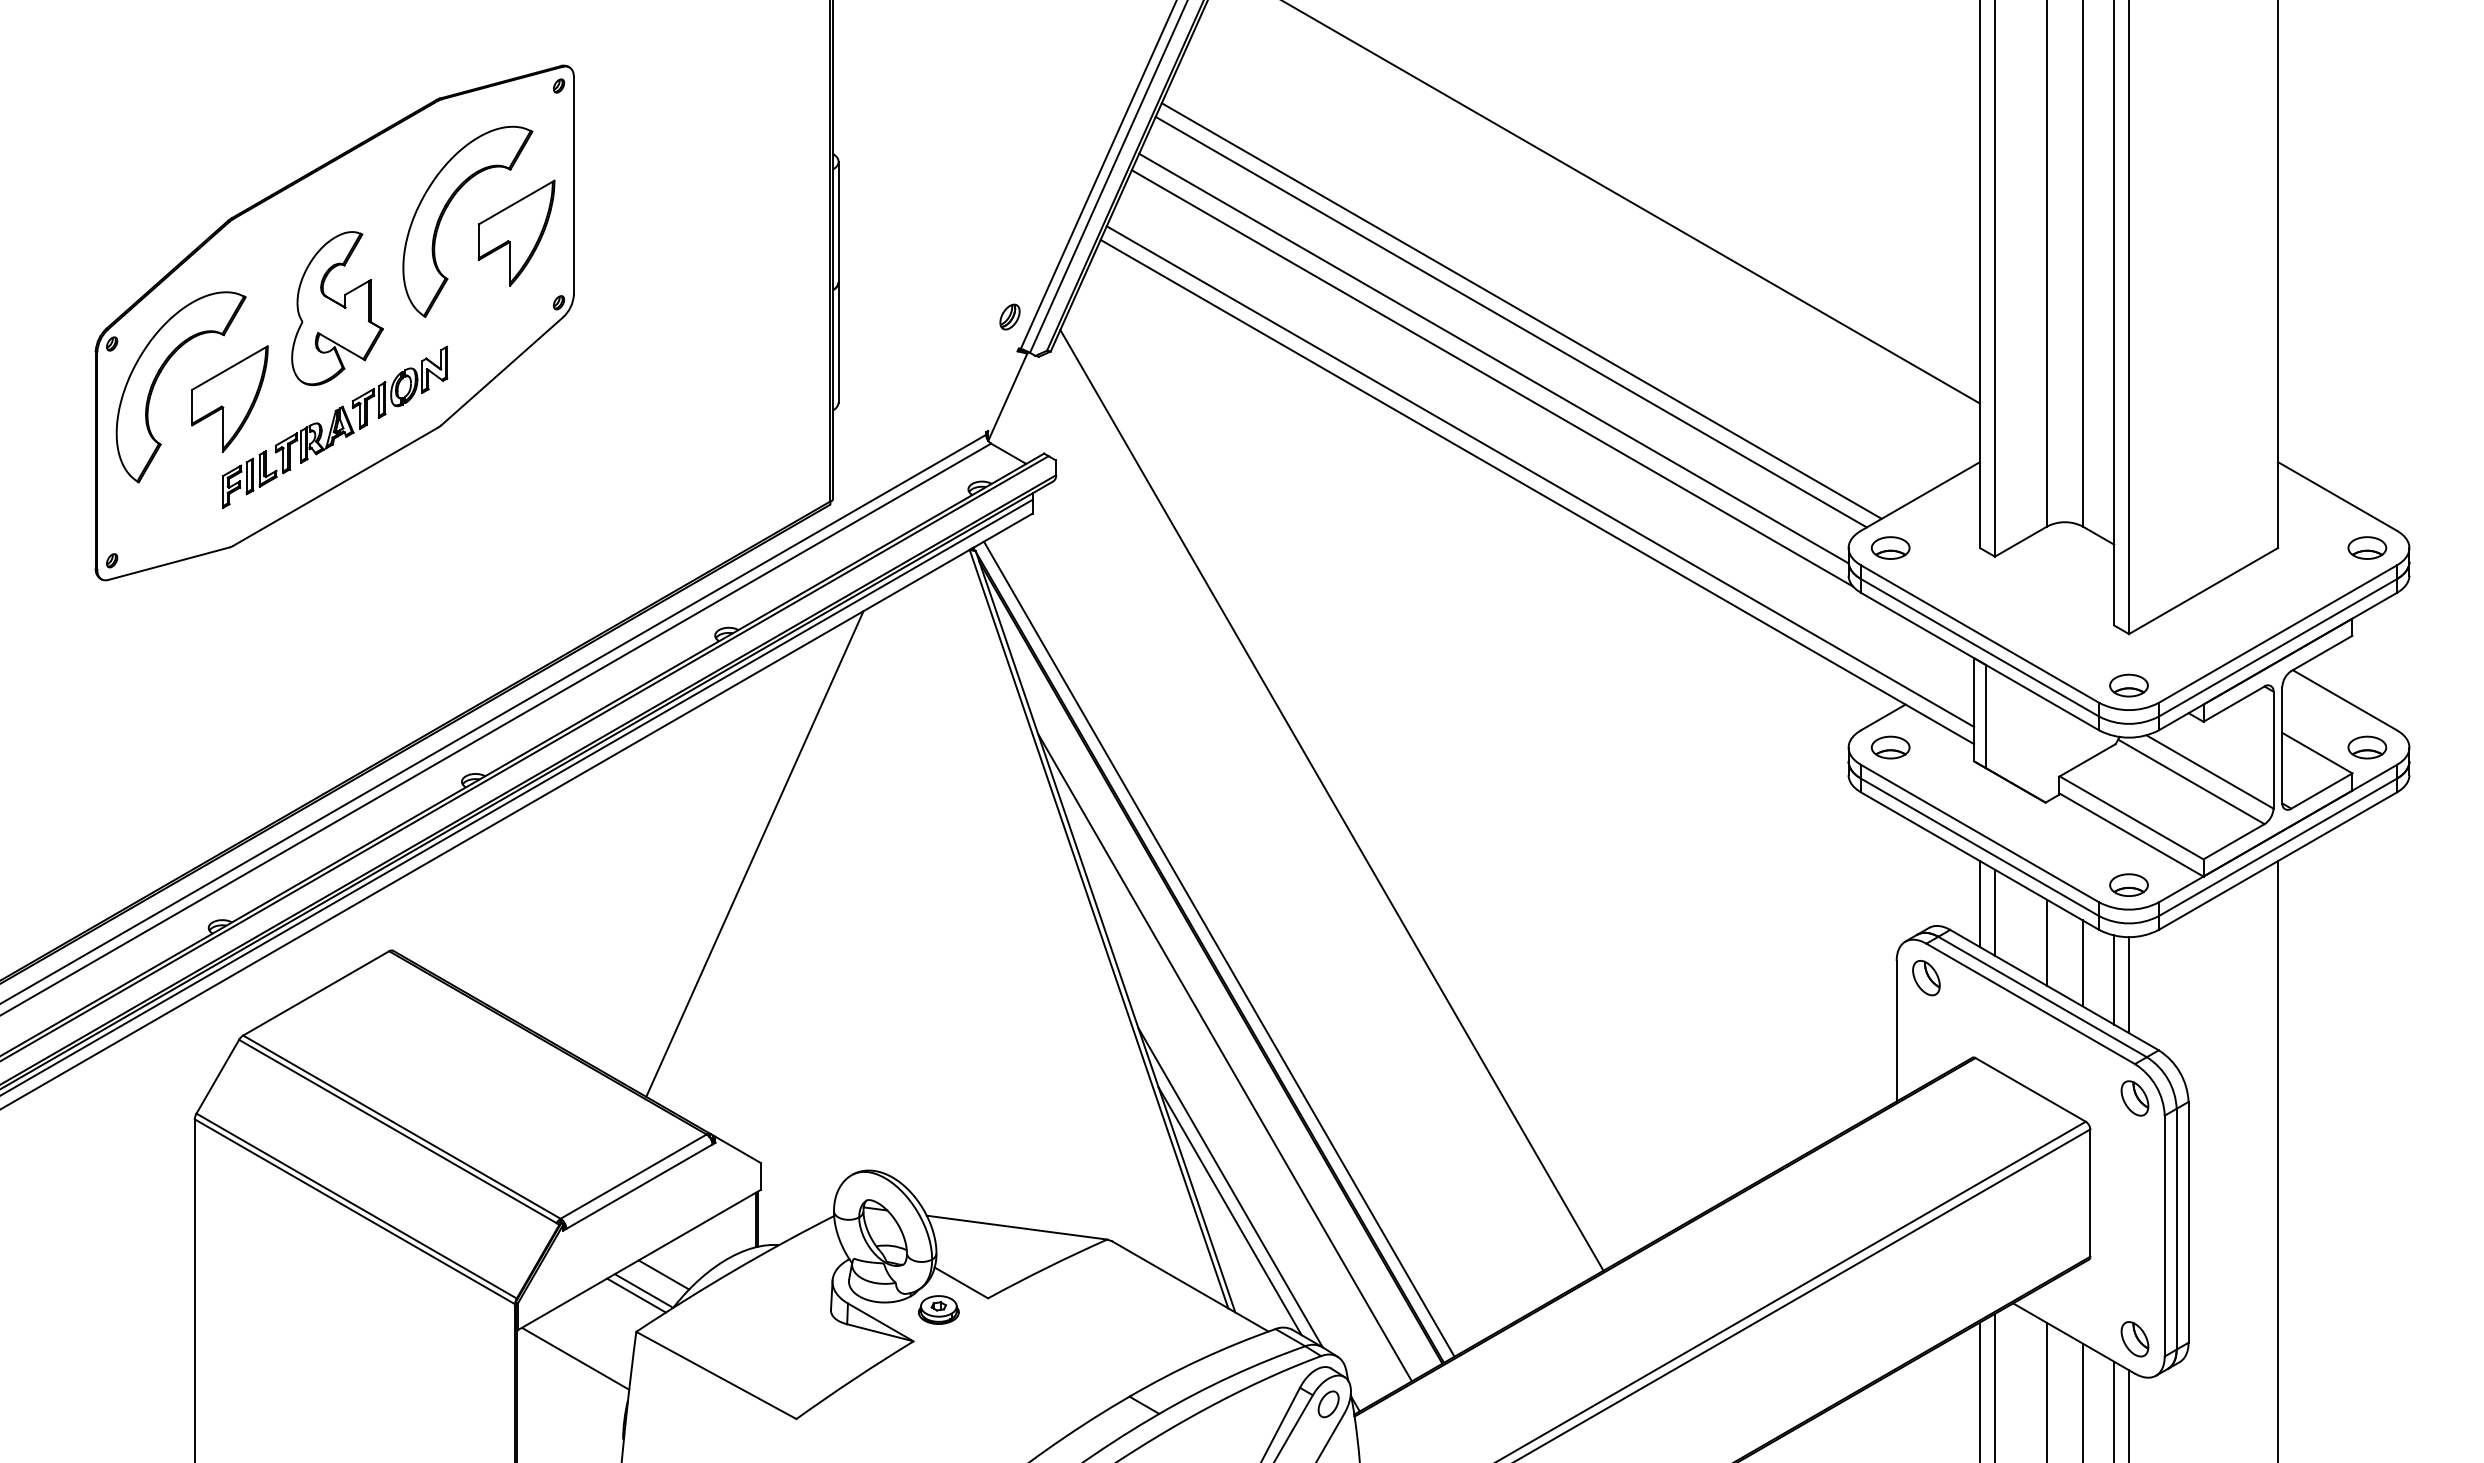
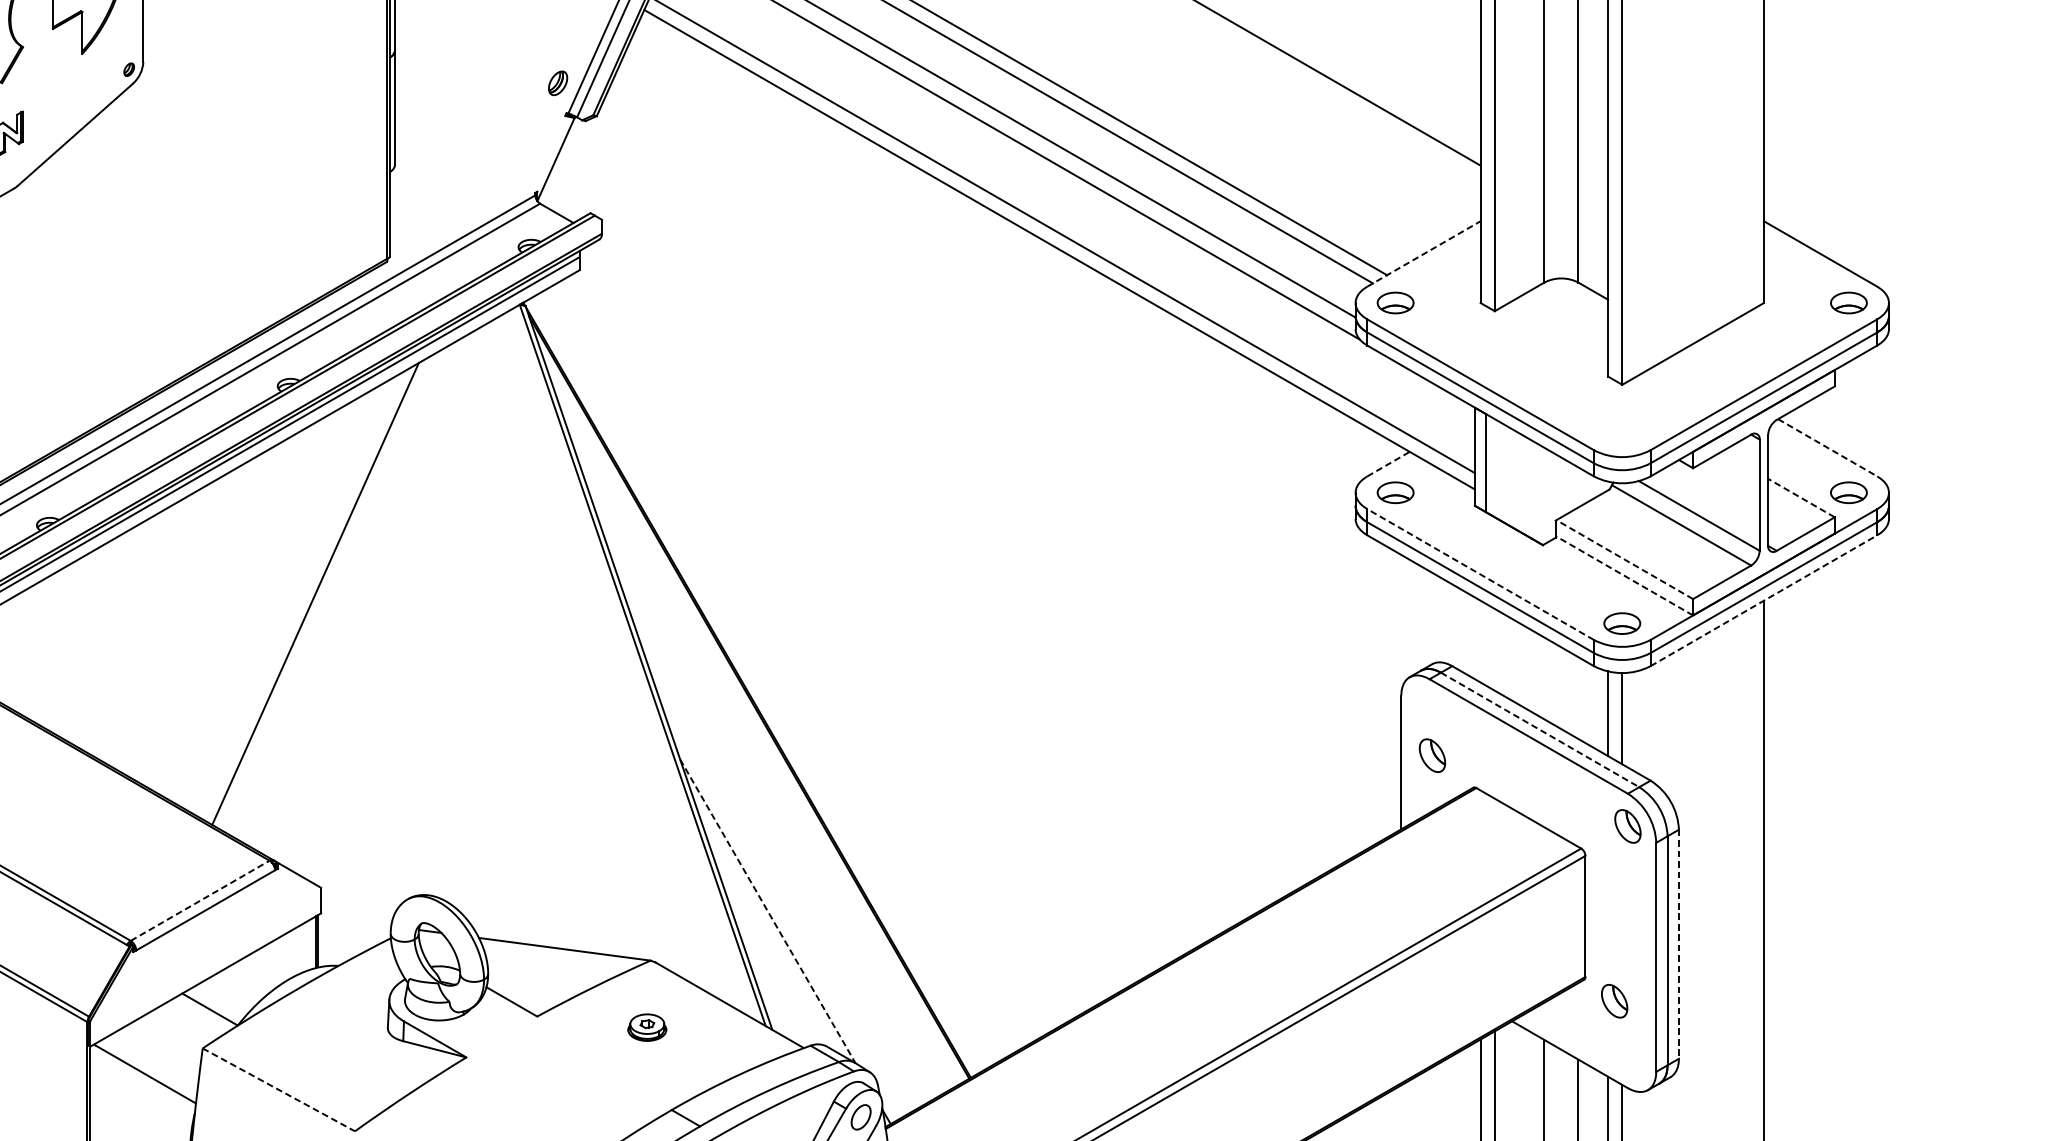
line: (1920, 496) -> (1423, 253), solid -> dashed
part: (2128, 685) -> (1621, 433), removed
line: (2345, 700) -> (1828, 447), solid -> dashed
line: (1883, 717) -> (1388, 464), solid -> dashed
line: (2317, 752) -> (1801, 497), solid -> dashed
line: (1331, 800) -> (863, 543), removed
line: (2131, 817) -> (1624, 559), solid -> dashed
line: (1980, 833) -> (1481, 574), solid -> dashed
line: (2130, 834) -> (1623, 575), solid -> dashed
line: (2277, 861) -> (1763, 601), solid -> dashed
line: (1980, 904) -> (1481, 641), removed
line: (1994, 912) -> (1494, 649), removed
line: (2047, 942) -> (1544, 678), removed
line: (1218, 948) -> (756, 683), removed
line: (2082, 963) -> (1578, 698), removed
part: (1926, 978) -> (1432, 756), moved
line: (2043, 997) -> (1540, 730), solid -> dashed
line: (1224, 1057) -> (762, 787), removed
line: (634, 1176) -> (200, 900), solid -> dashed
line: (1230, 1188) -> (767, 912), solid -> dashed
line: (1229, 1211) -> (766, 933), removed
line: (2188, 1222) -> (1678, 944), solid -> dashed
line: (663, 1274) -> (228, 993), removed
line: (636, 1295) -> (202, 1013), removed
part: (938, 1309) -> (647, 1027), moved
part: (2134, 1339) -> (1614, 1001), moved
line: (716, 1375) -> (278, 1089), solid -> dashed

